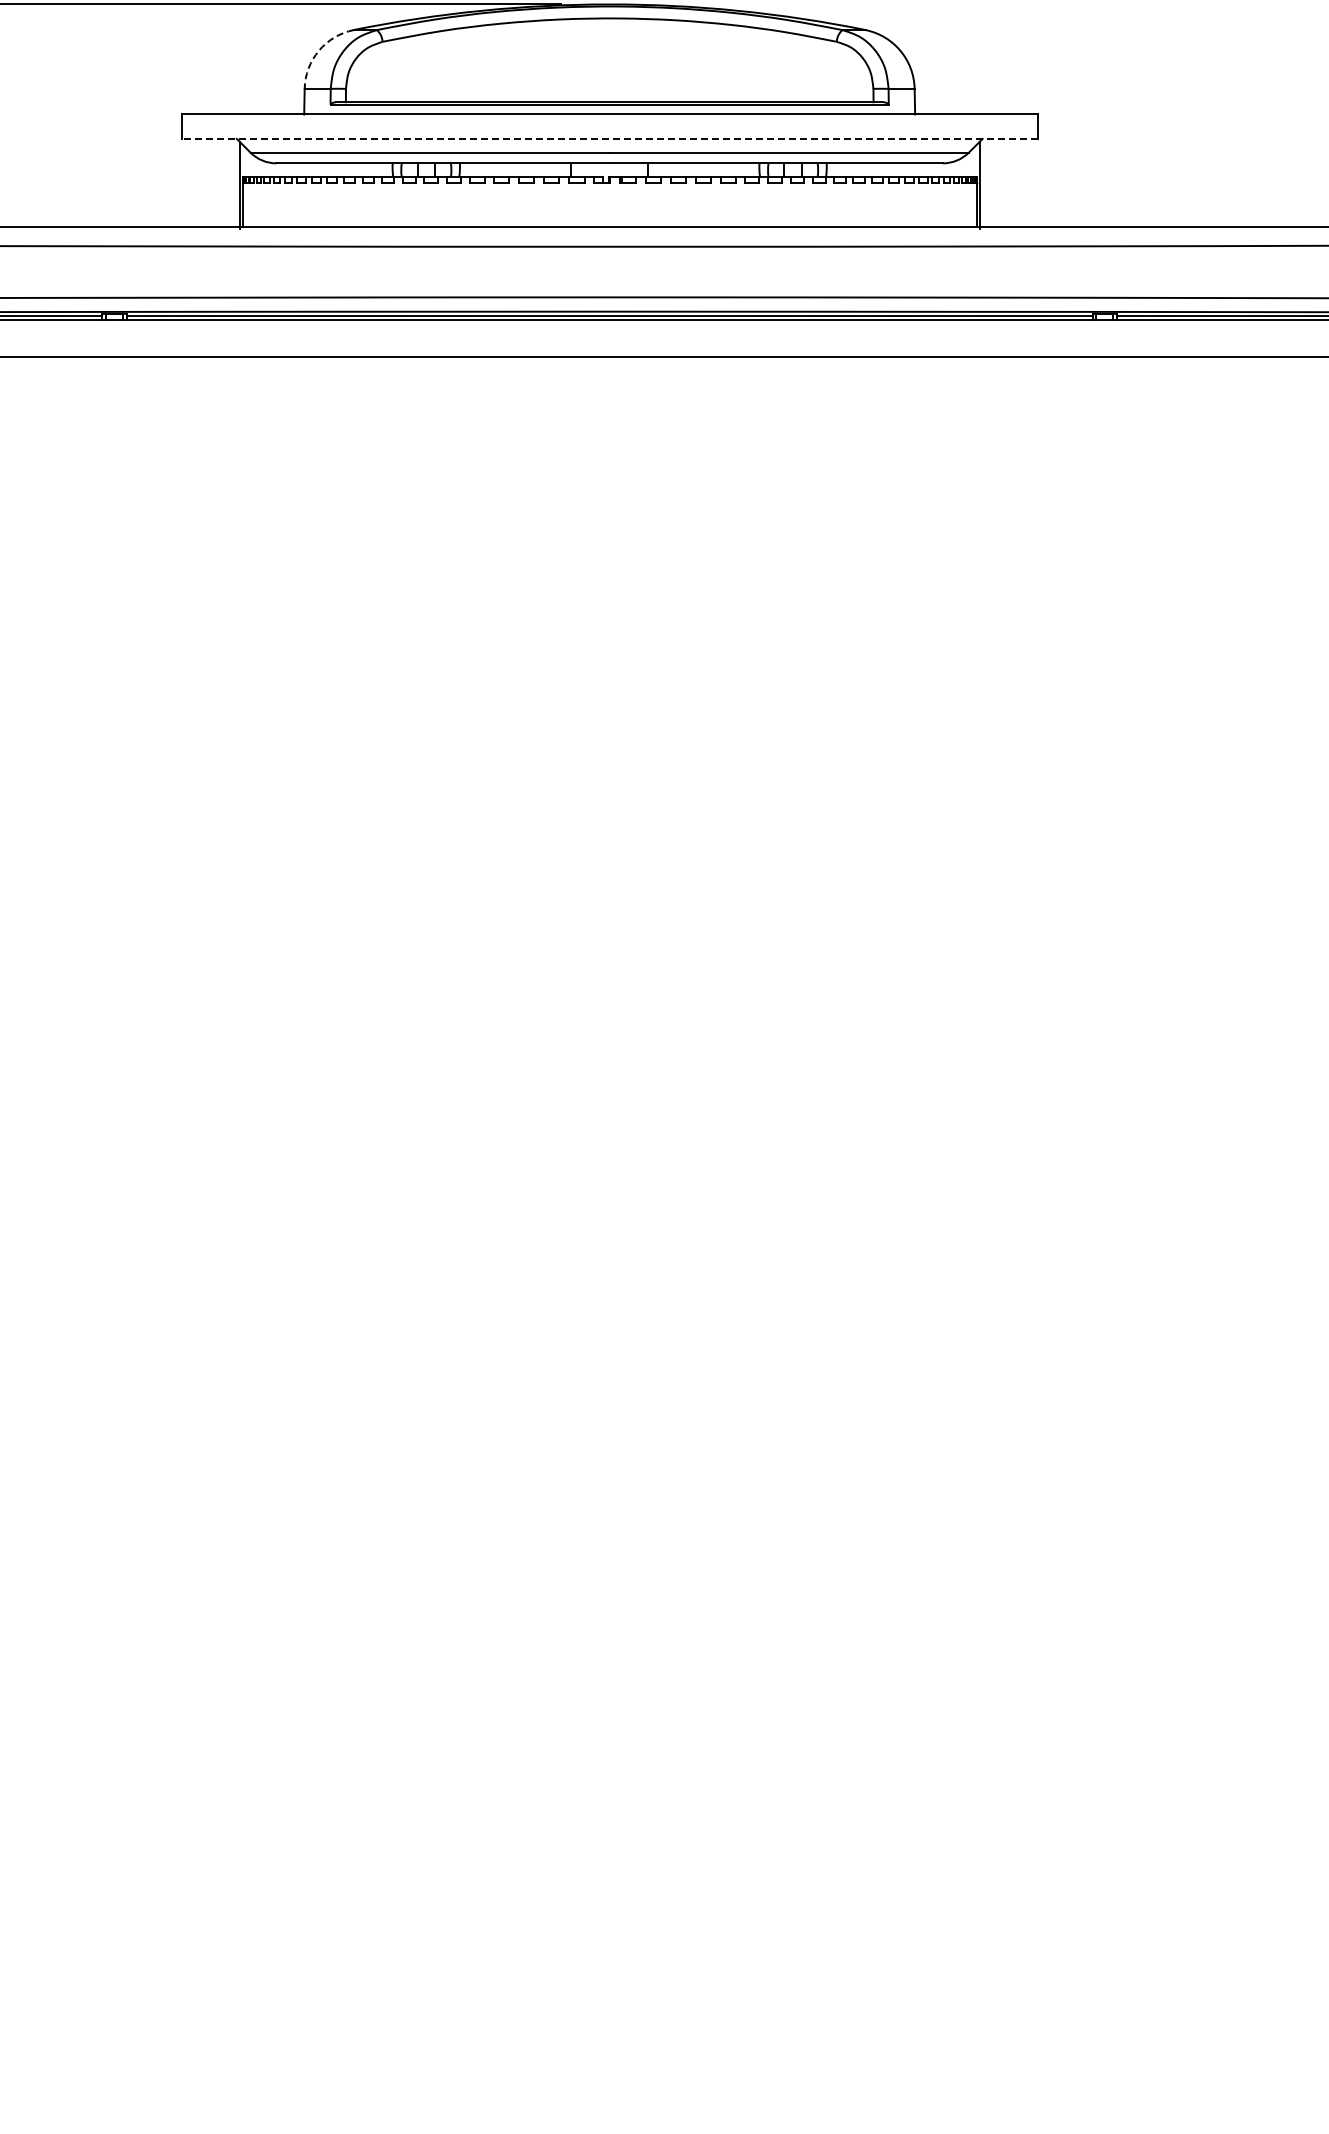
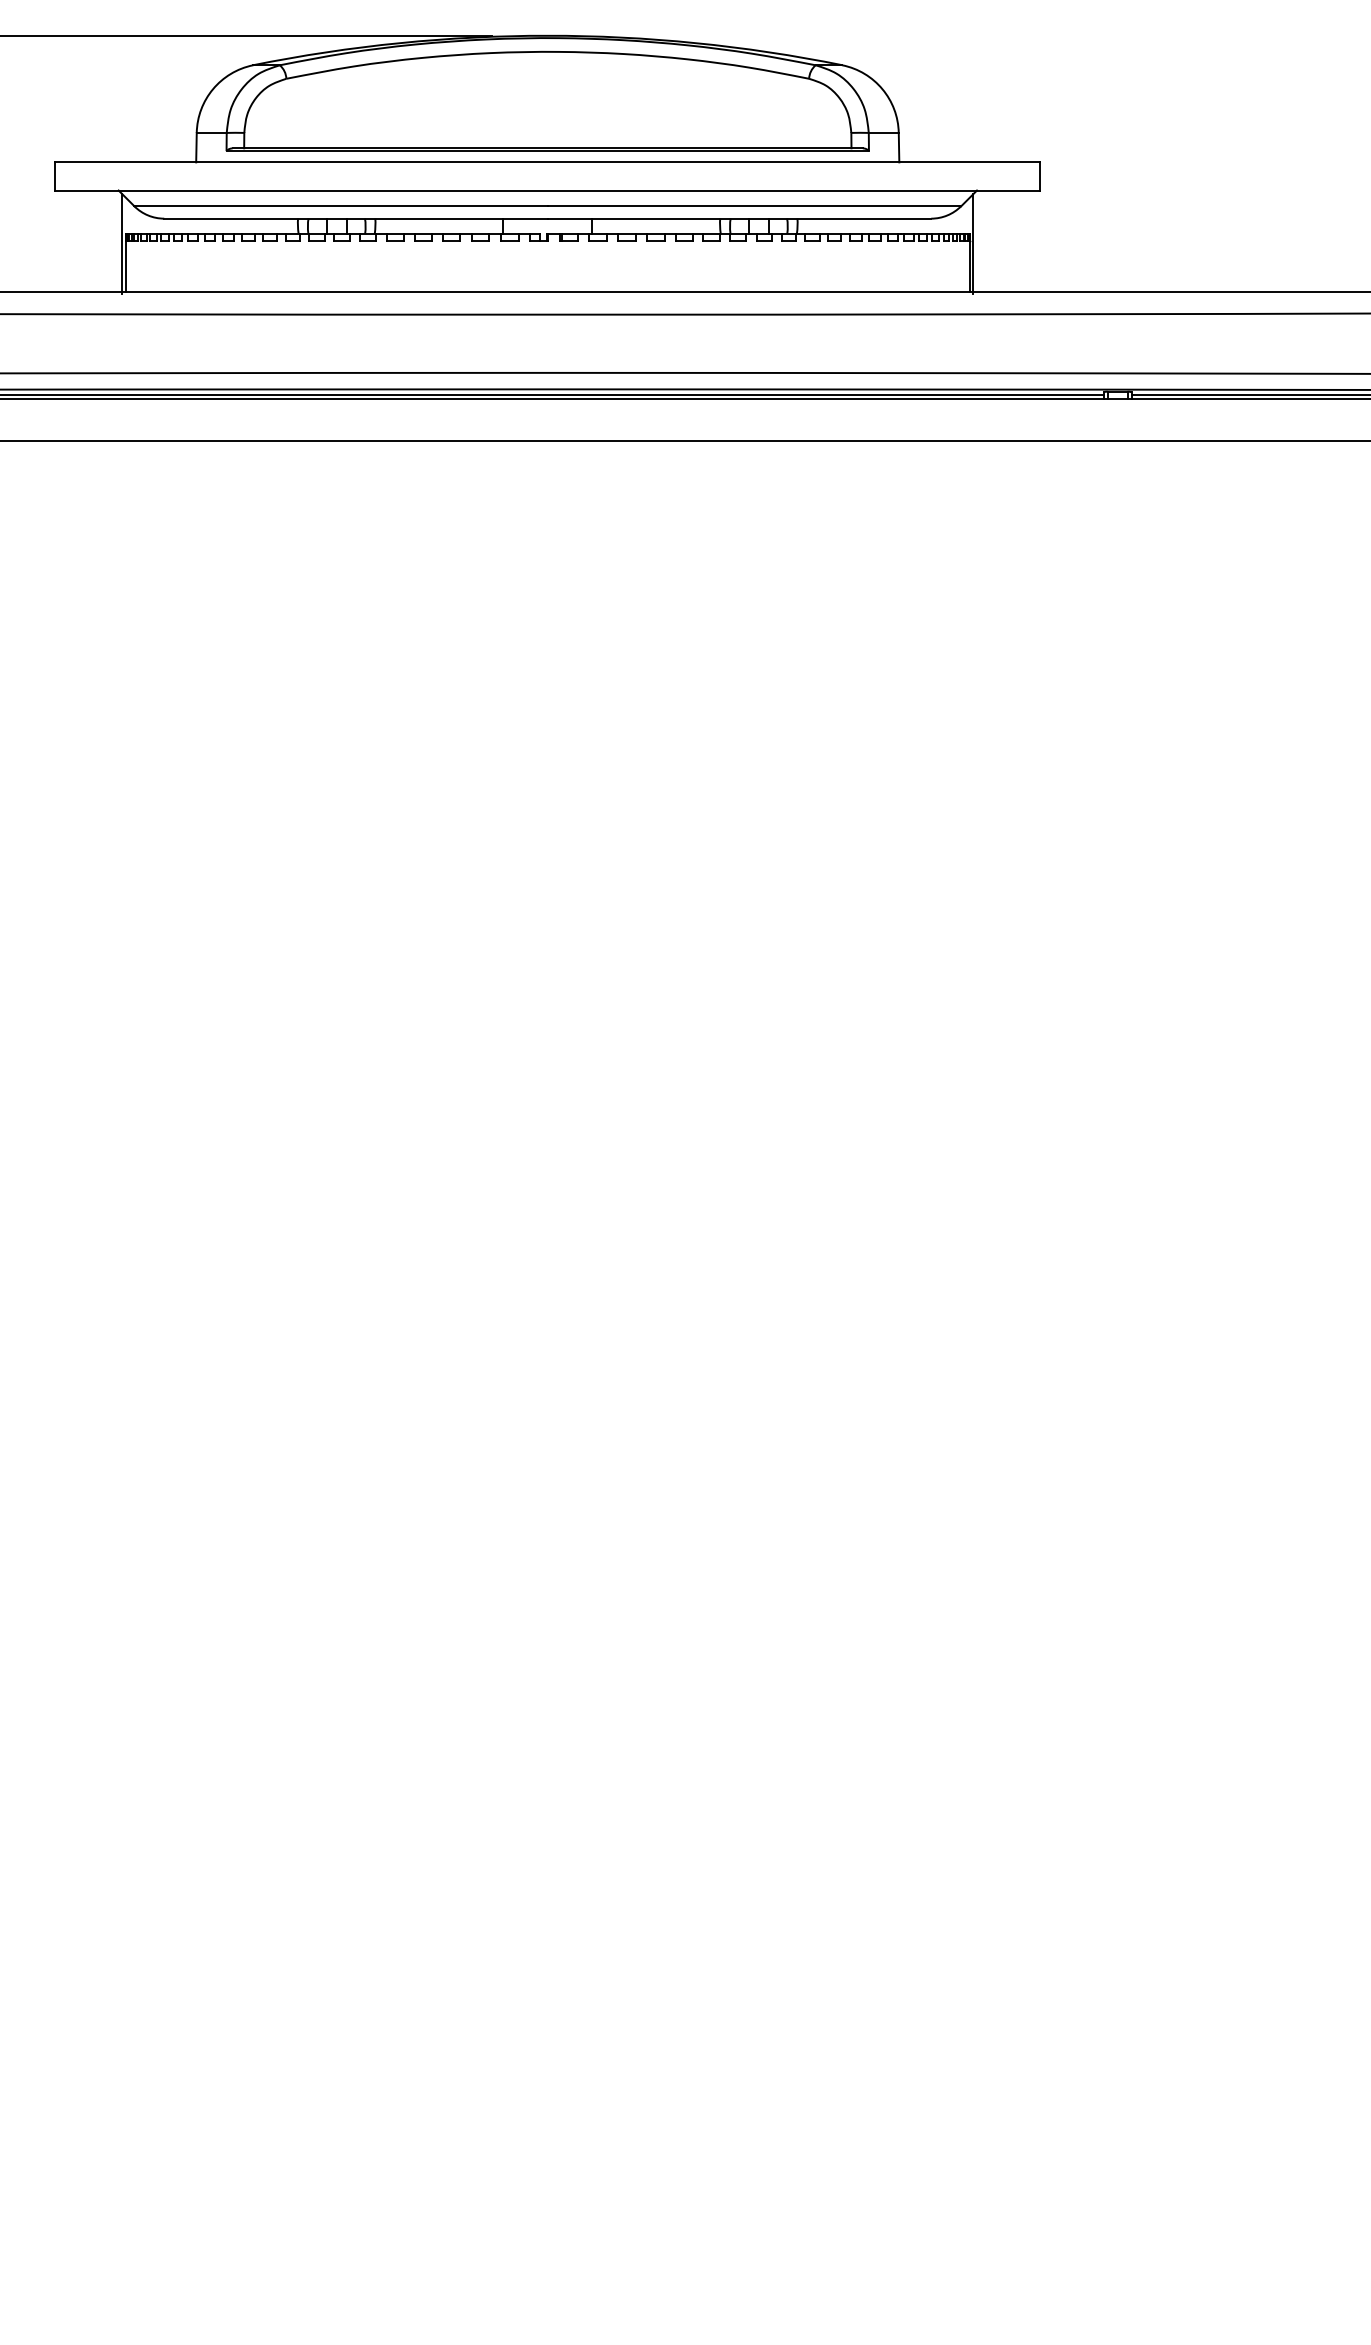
arc: (318, 50) -> (212, 88), dashed -> solid
line: (609, 138) -> (547, 190), dashed -> solid

